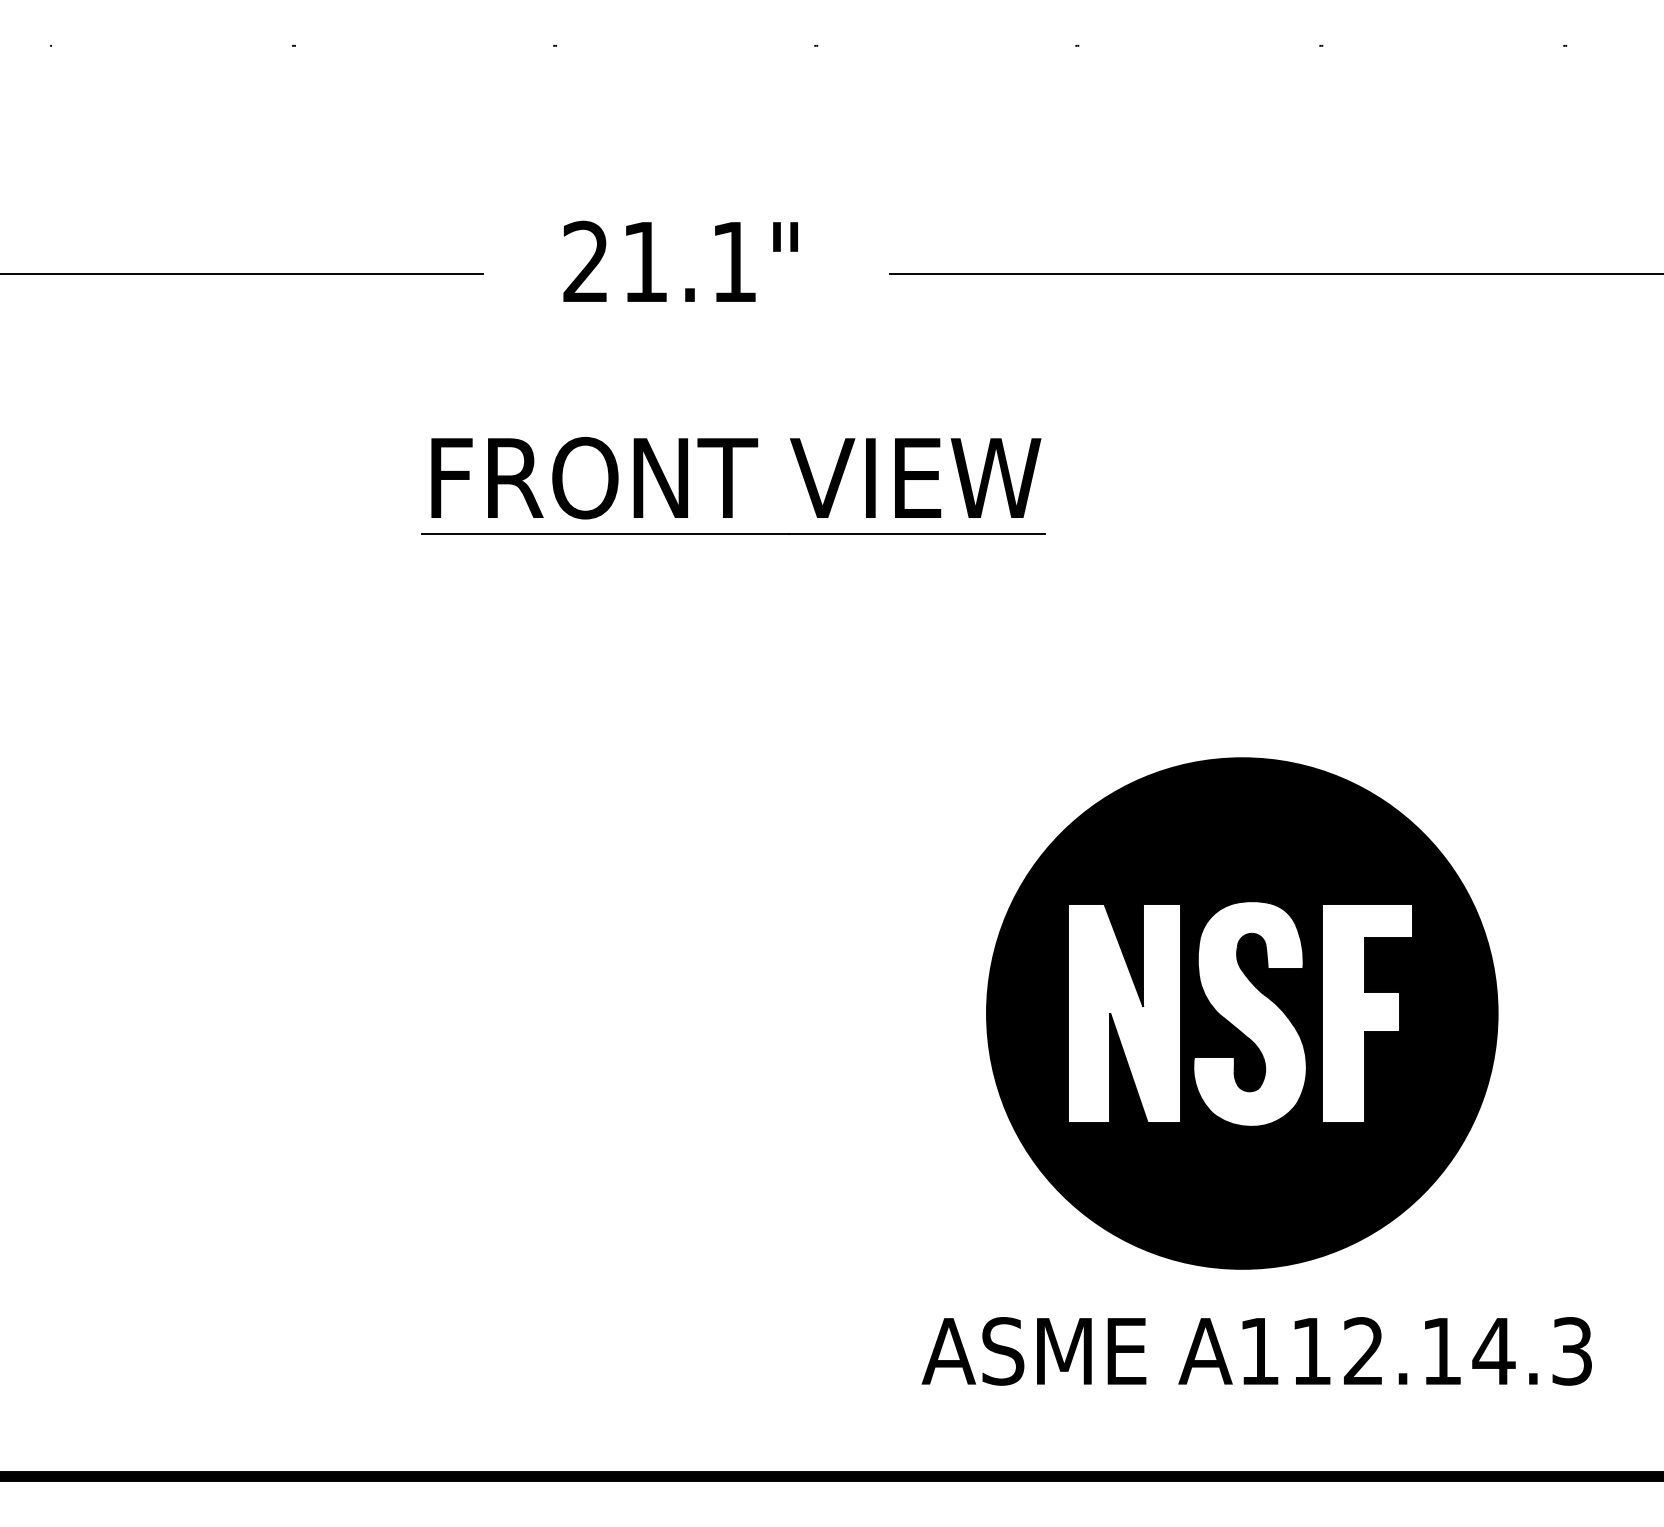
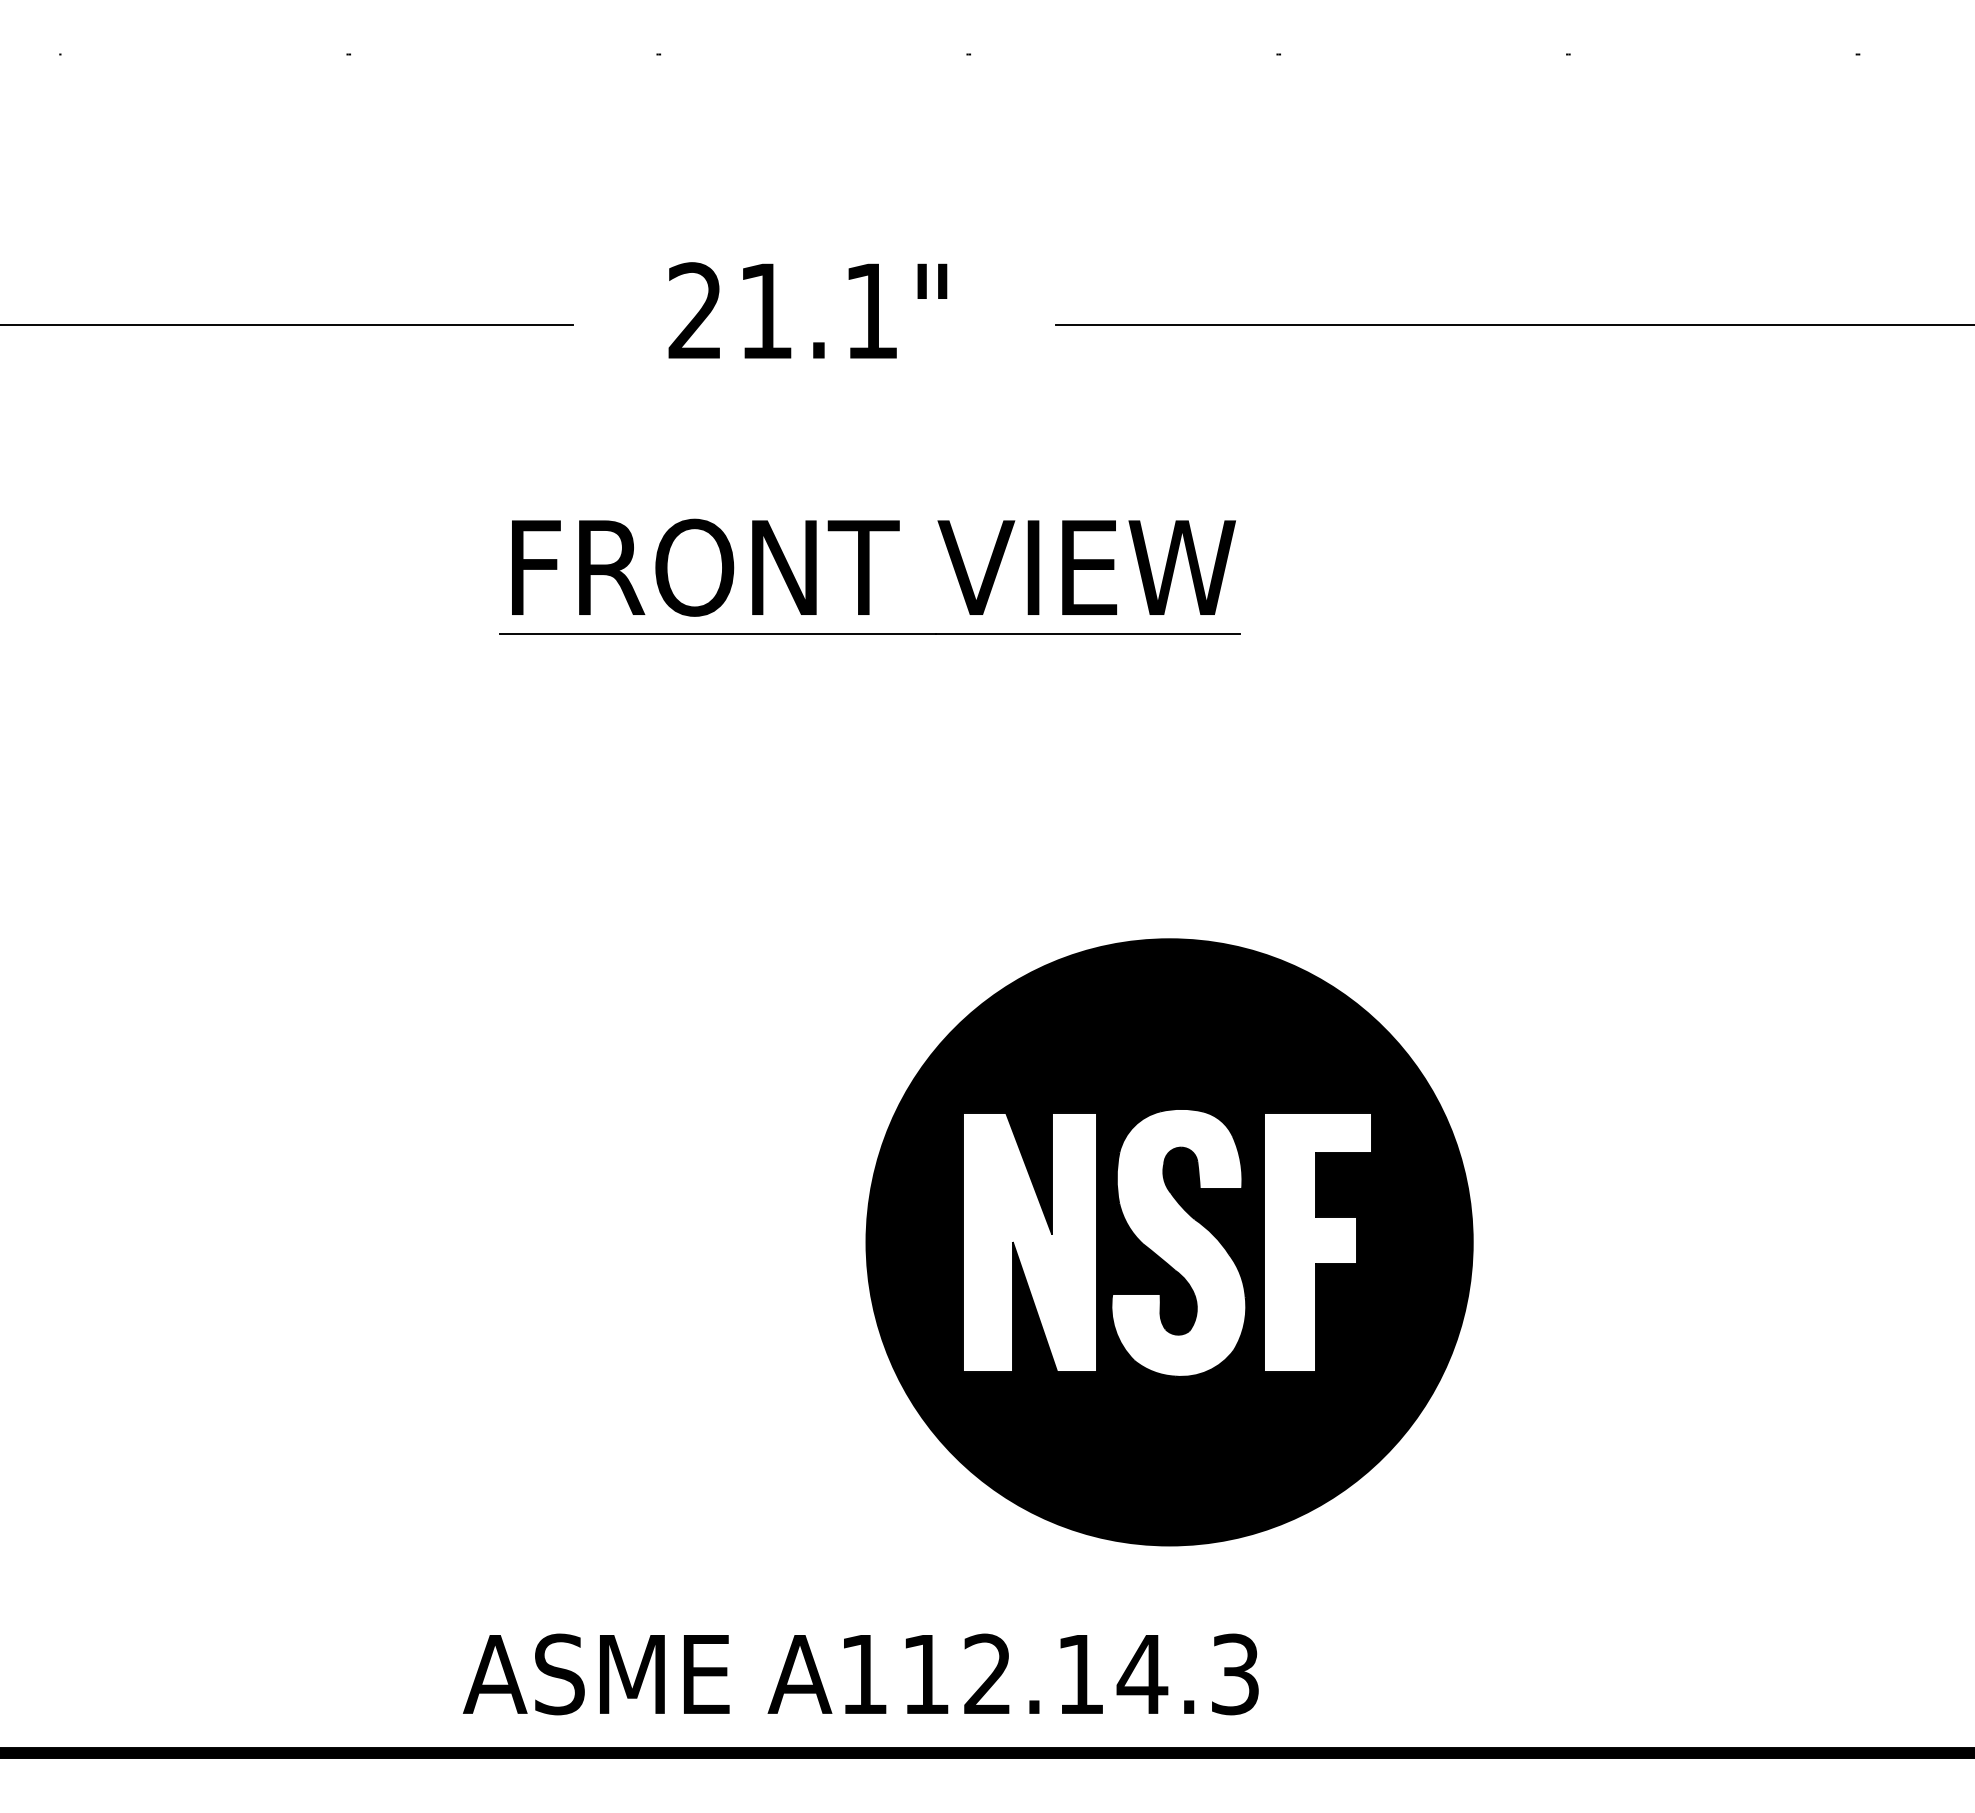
part: (1242, 1013) -> (1169, 1242), moved
text: (1256, 1351) -> (860, 1674), moved

